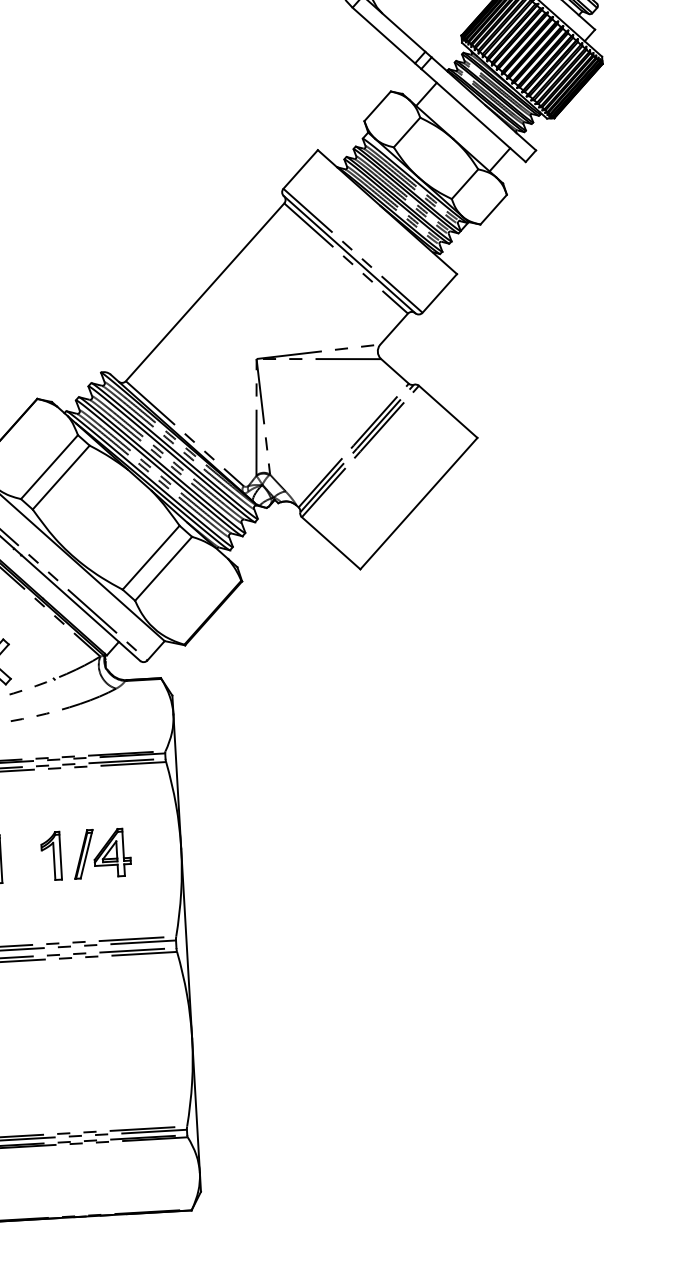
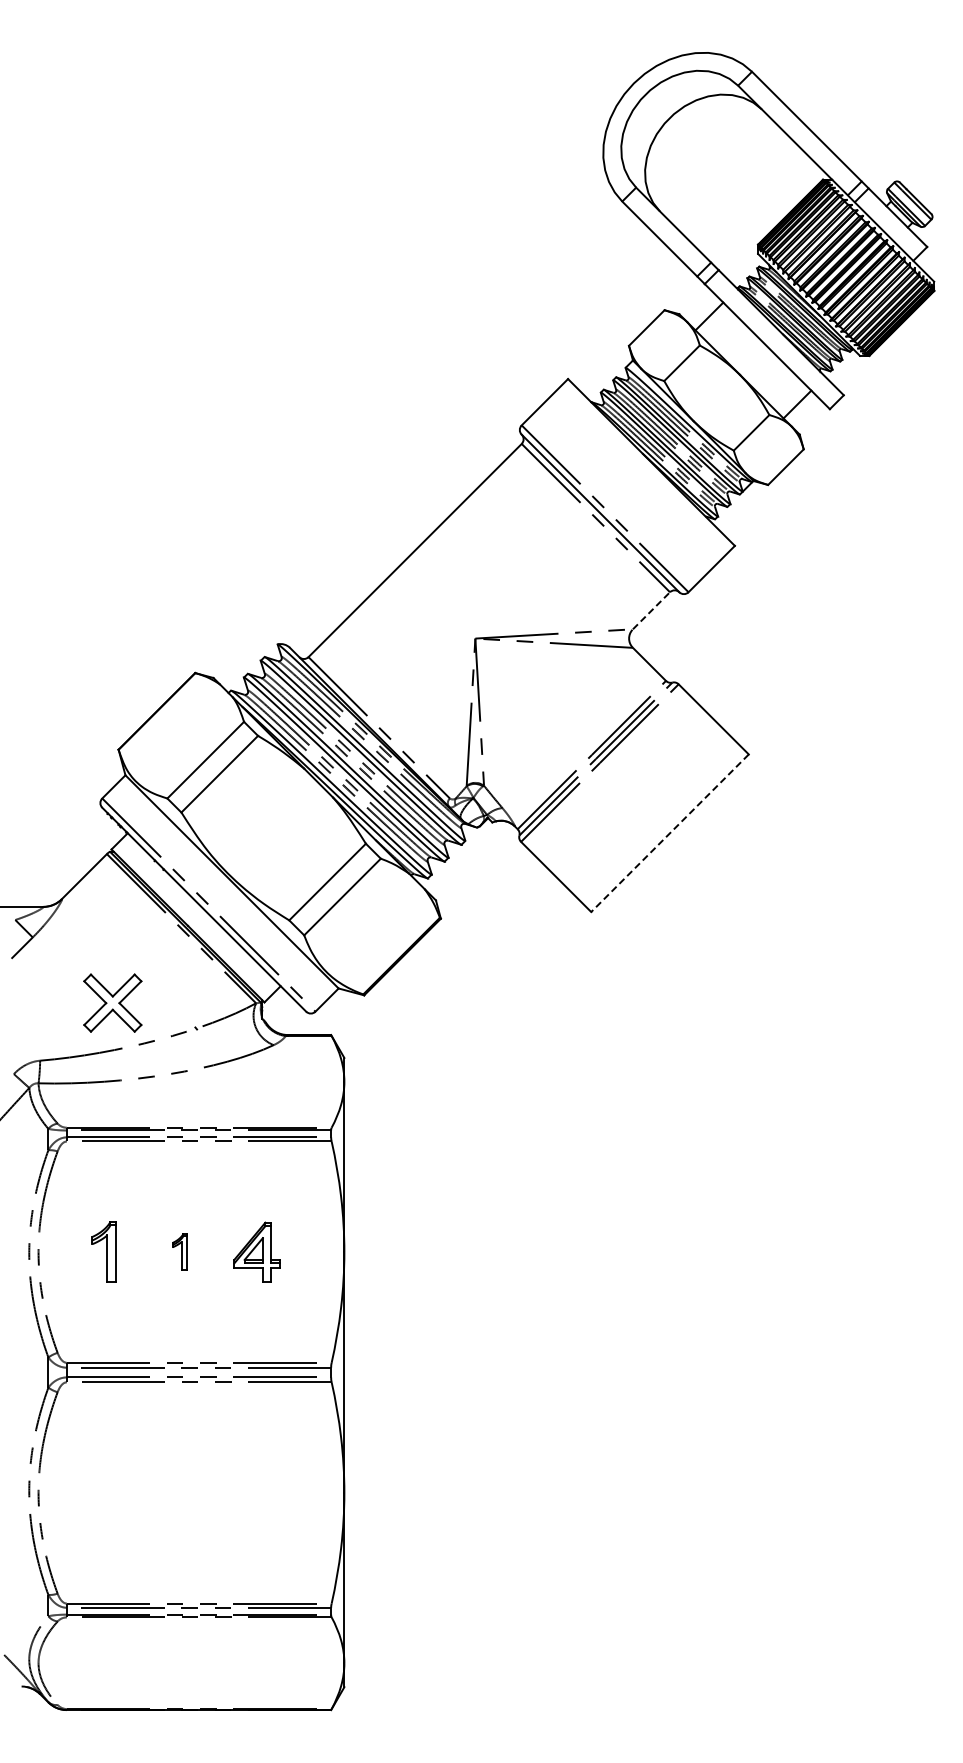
line: (394, 328) -> (651, 610), solid -> dashed
line: (418, 503) -> (669, 833), solid -> dashed
part: (83, 853) -> (220, 1251), removed
part: (51, 855) -> (179, 1251), size x0.6

